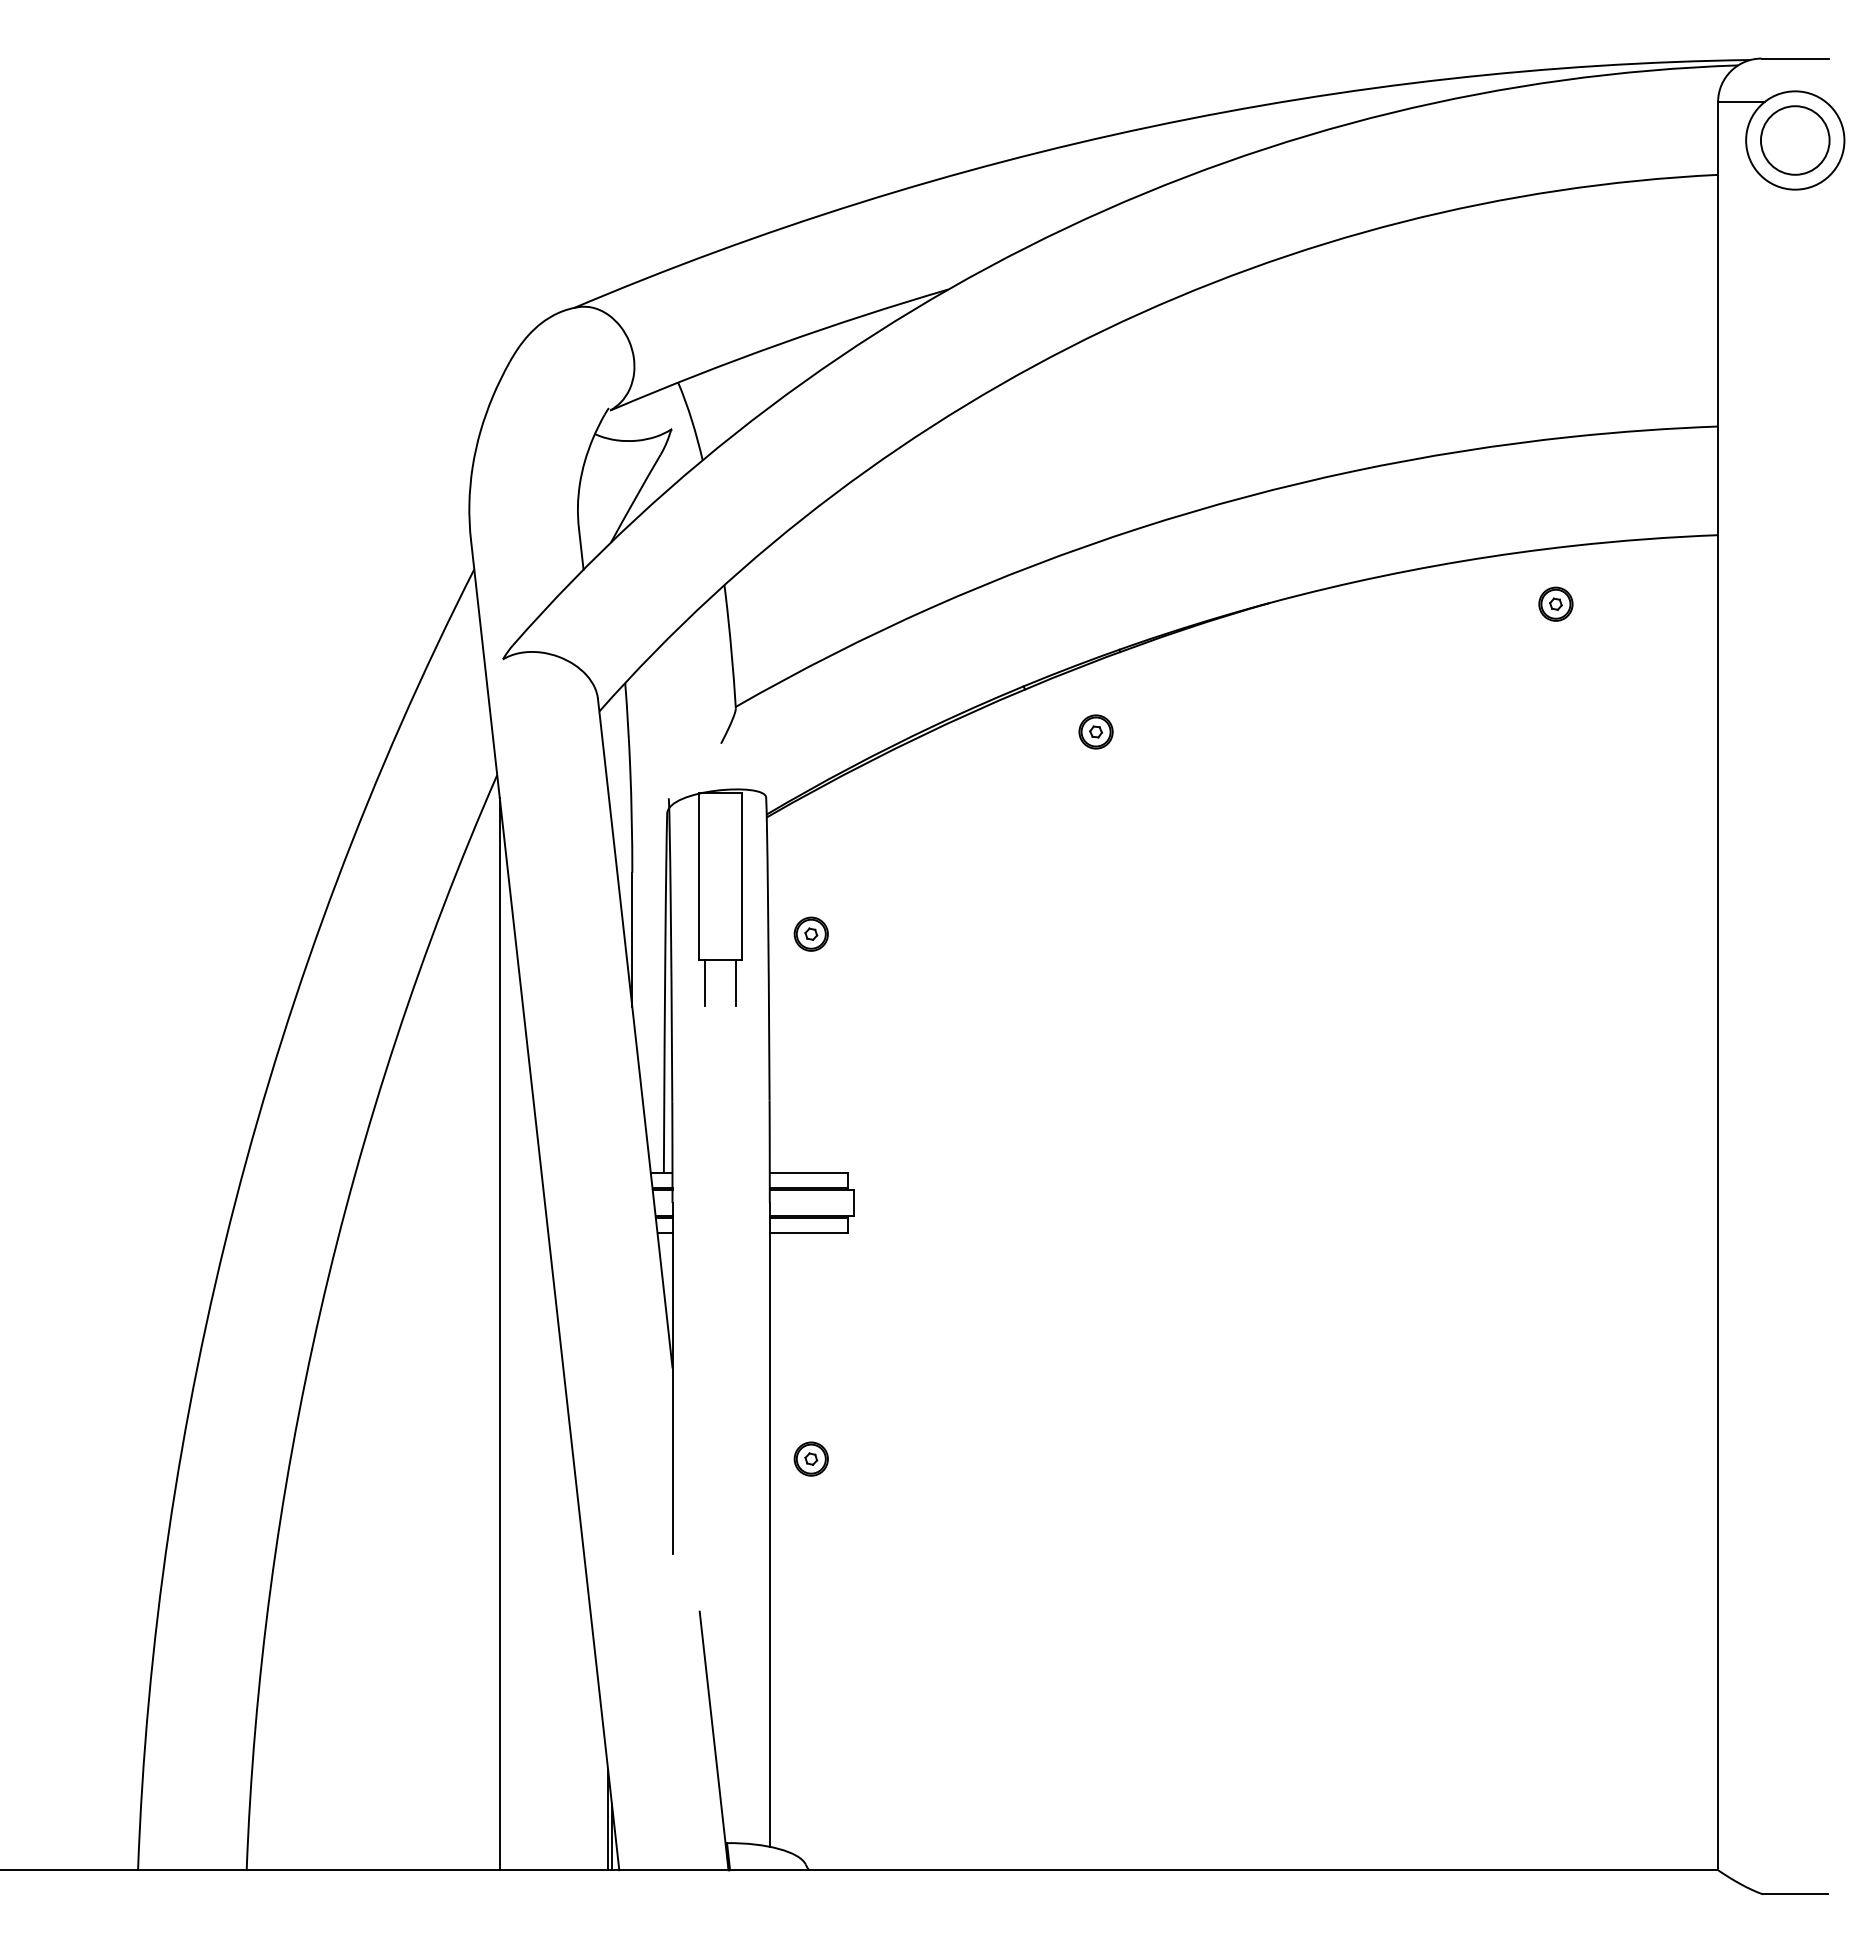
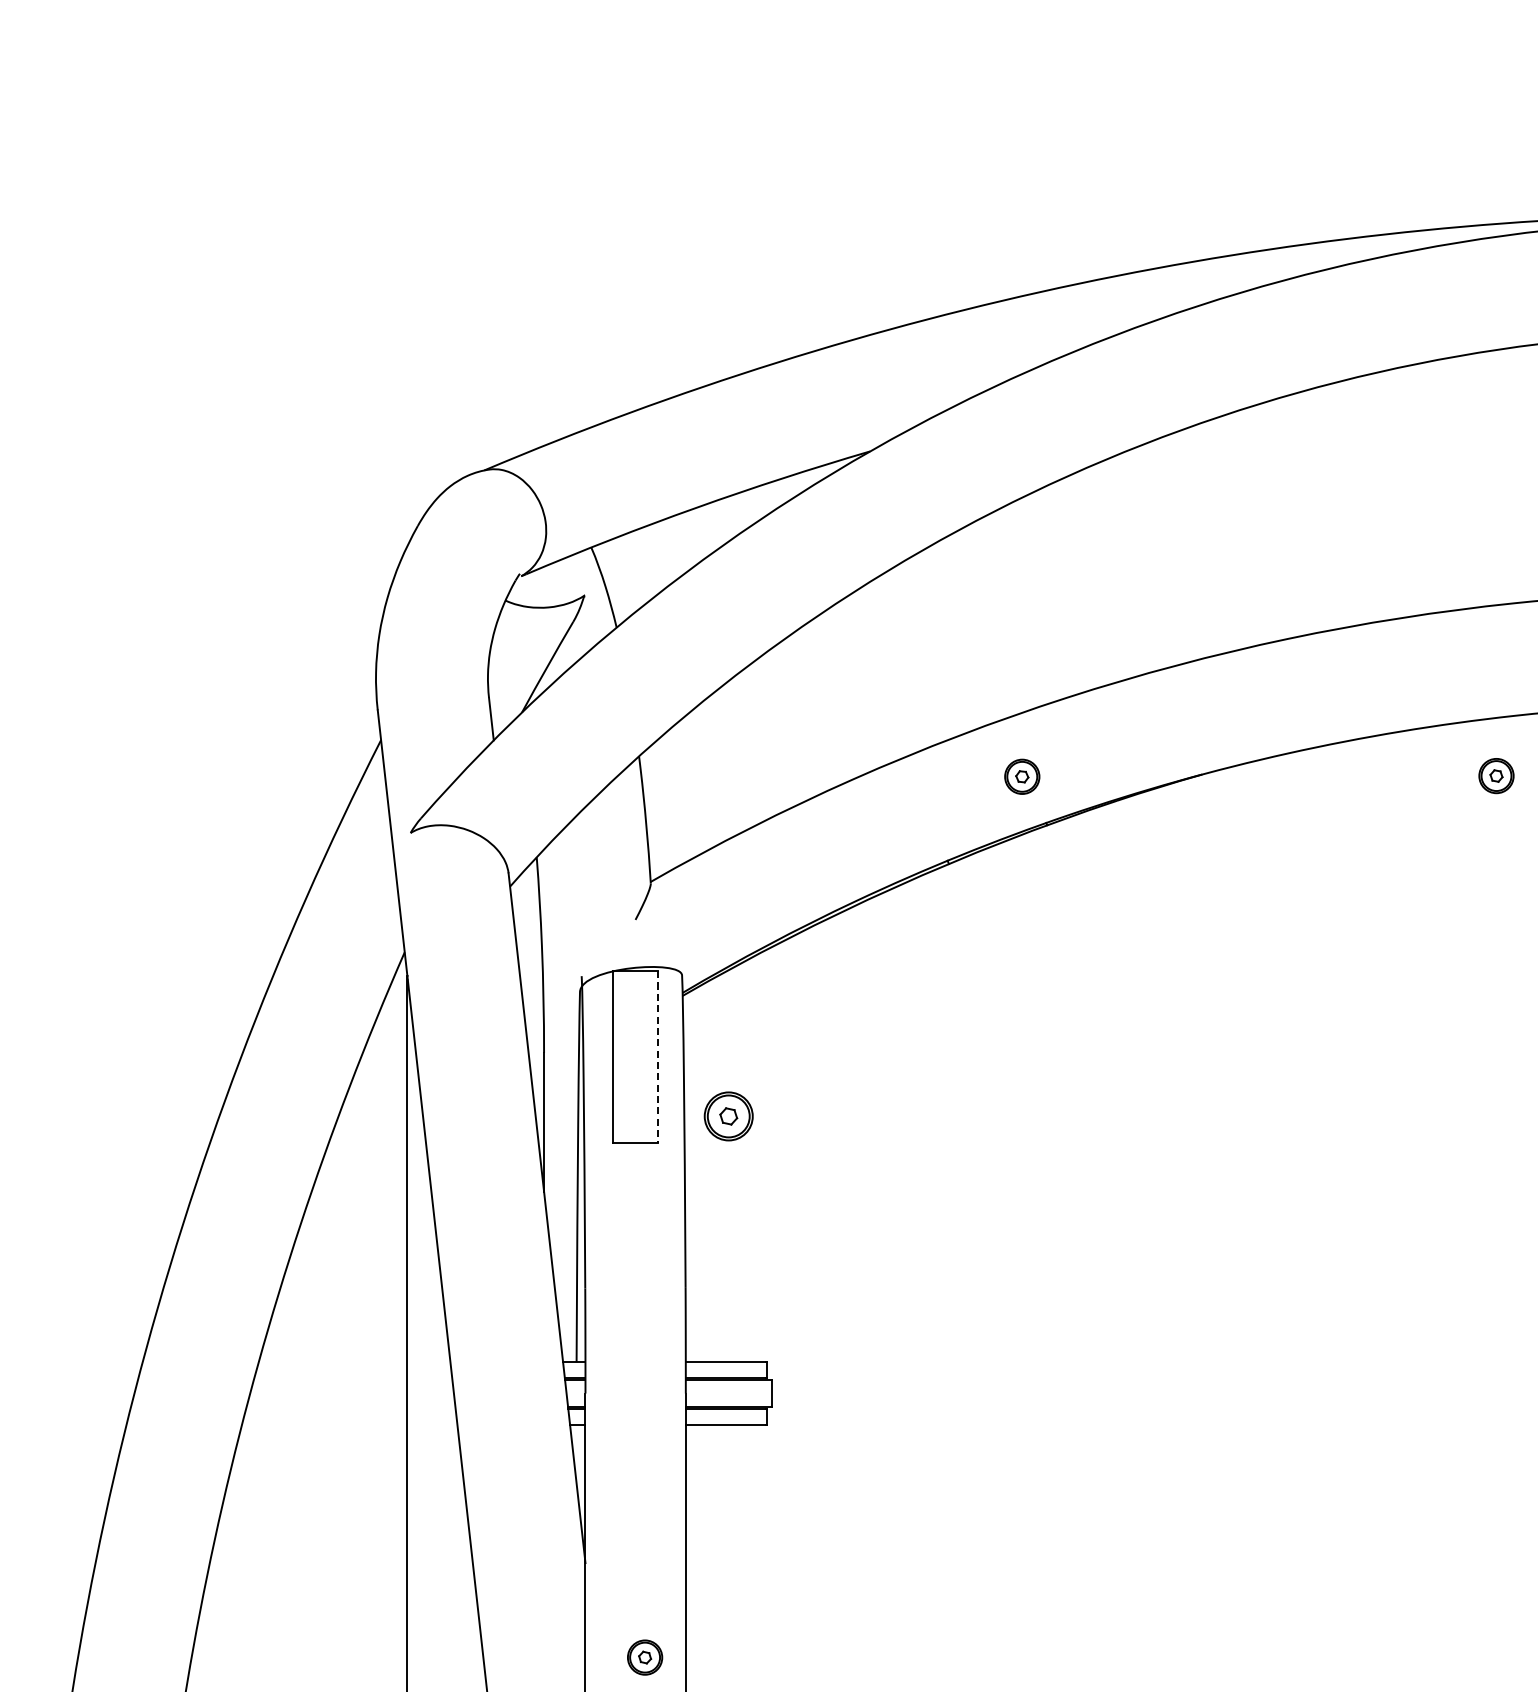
part: (1095, 731) -> (1021, 776), moved
line: (742, 877) -> (657, 1057), solid -> dashed
part: (810, 933) -> (727, 1115), size x1.4
line: (705, 982) -> (619, 1166), removed
line: (736, 982) -> (651, 1166), removed
part: (810, 1458) -> (644, 1656), moved

